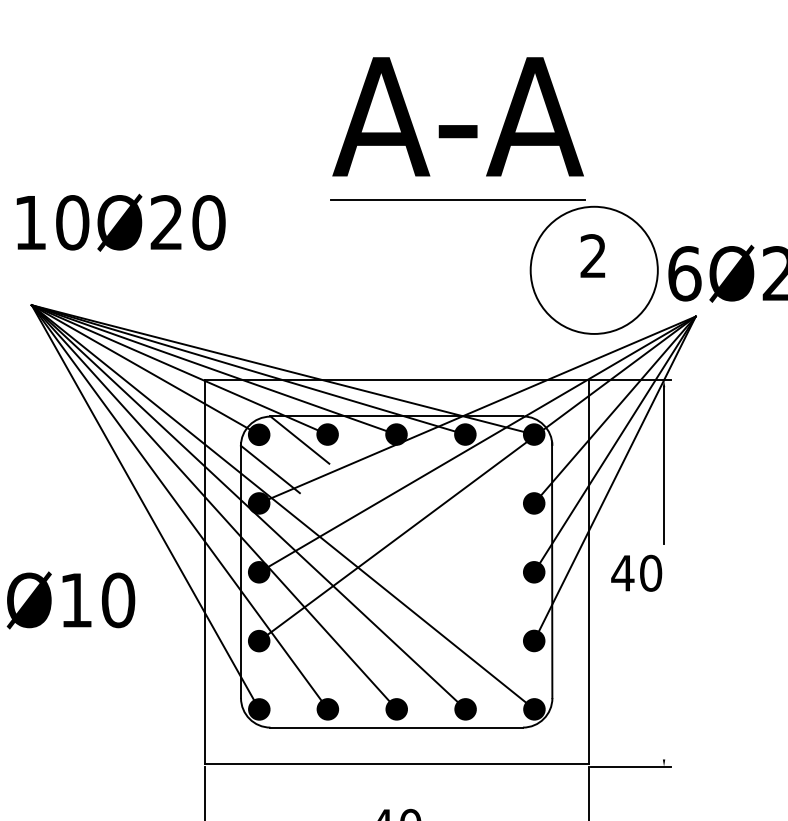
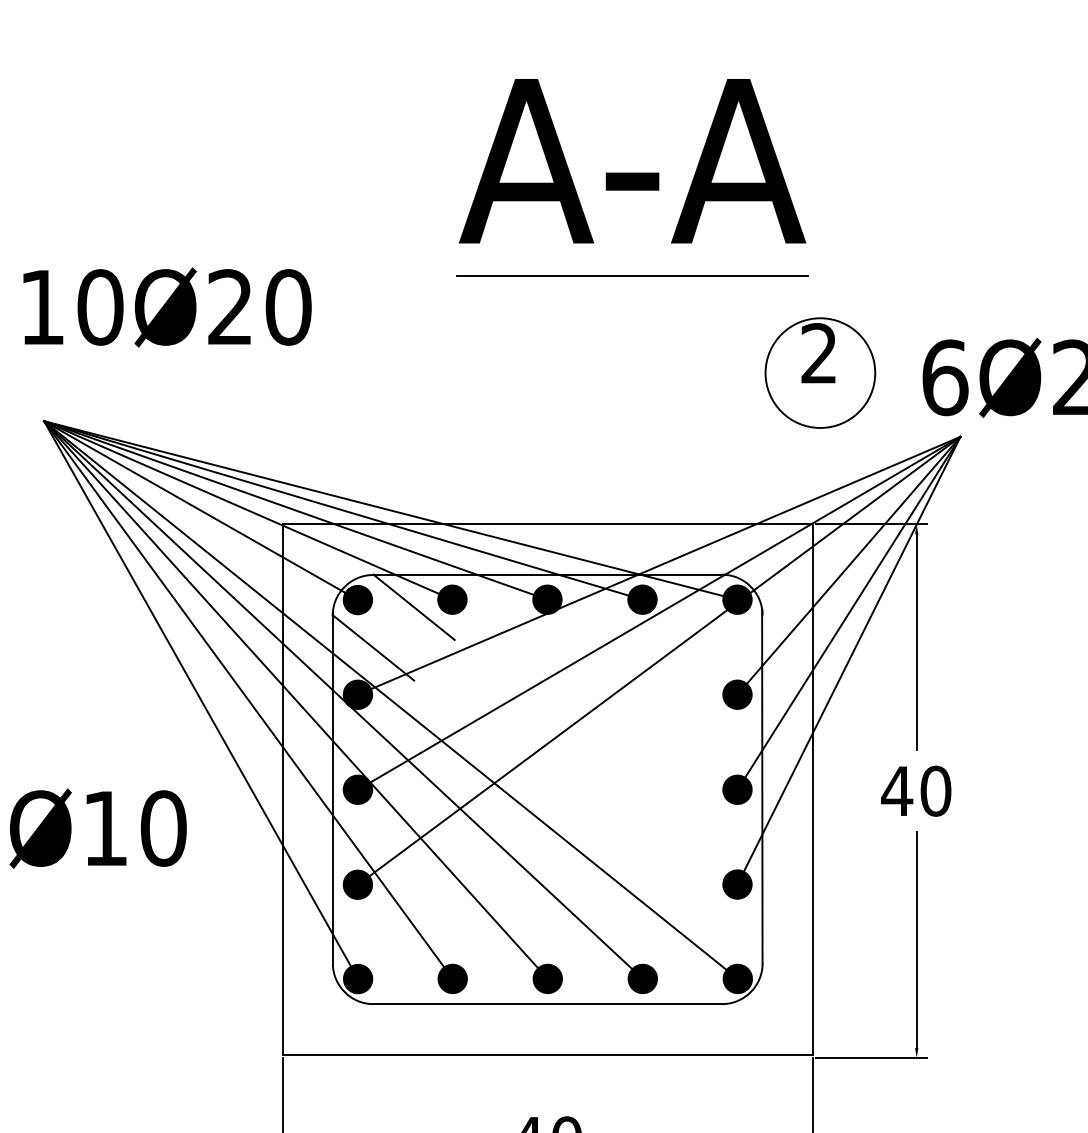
circle: (594, 270) -> (820, 373), size x0.62
text: (636, 572) -> (915, 790), moved
line: (664, 681) -> (917, 940), added

